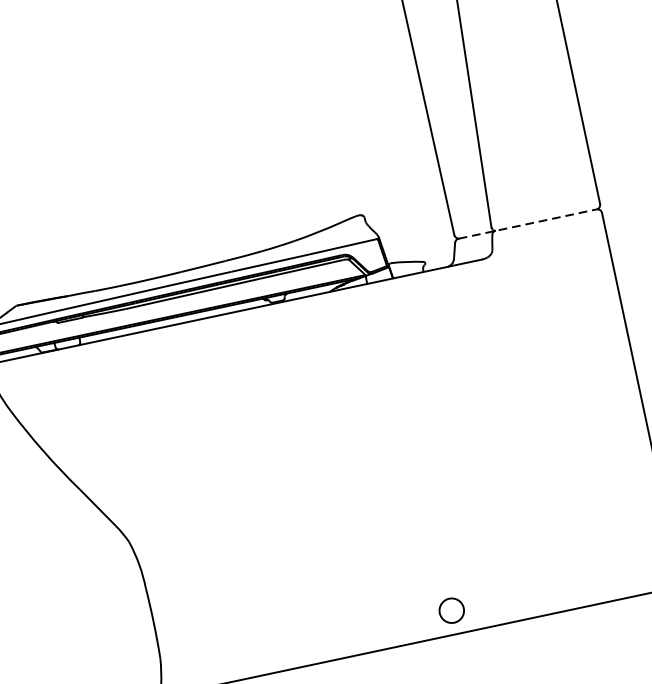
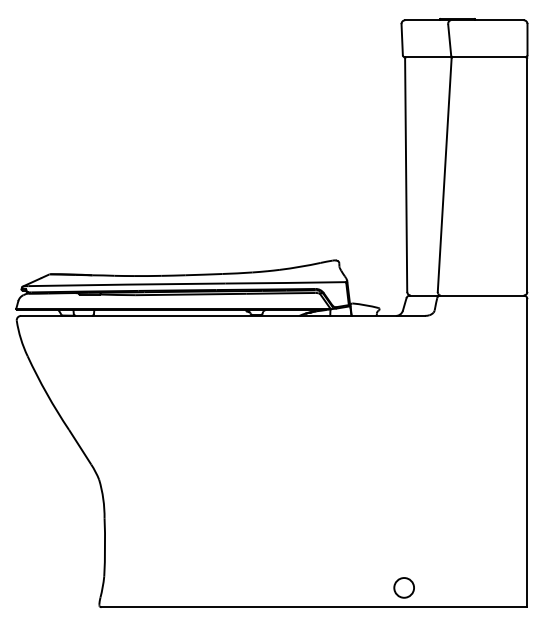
line: (527, 224) -> (466, 295), dashed -> solid
circle: (450, 610) -> (403, 587), moved

